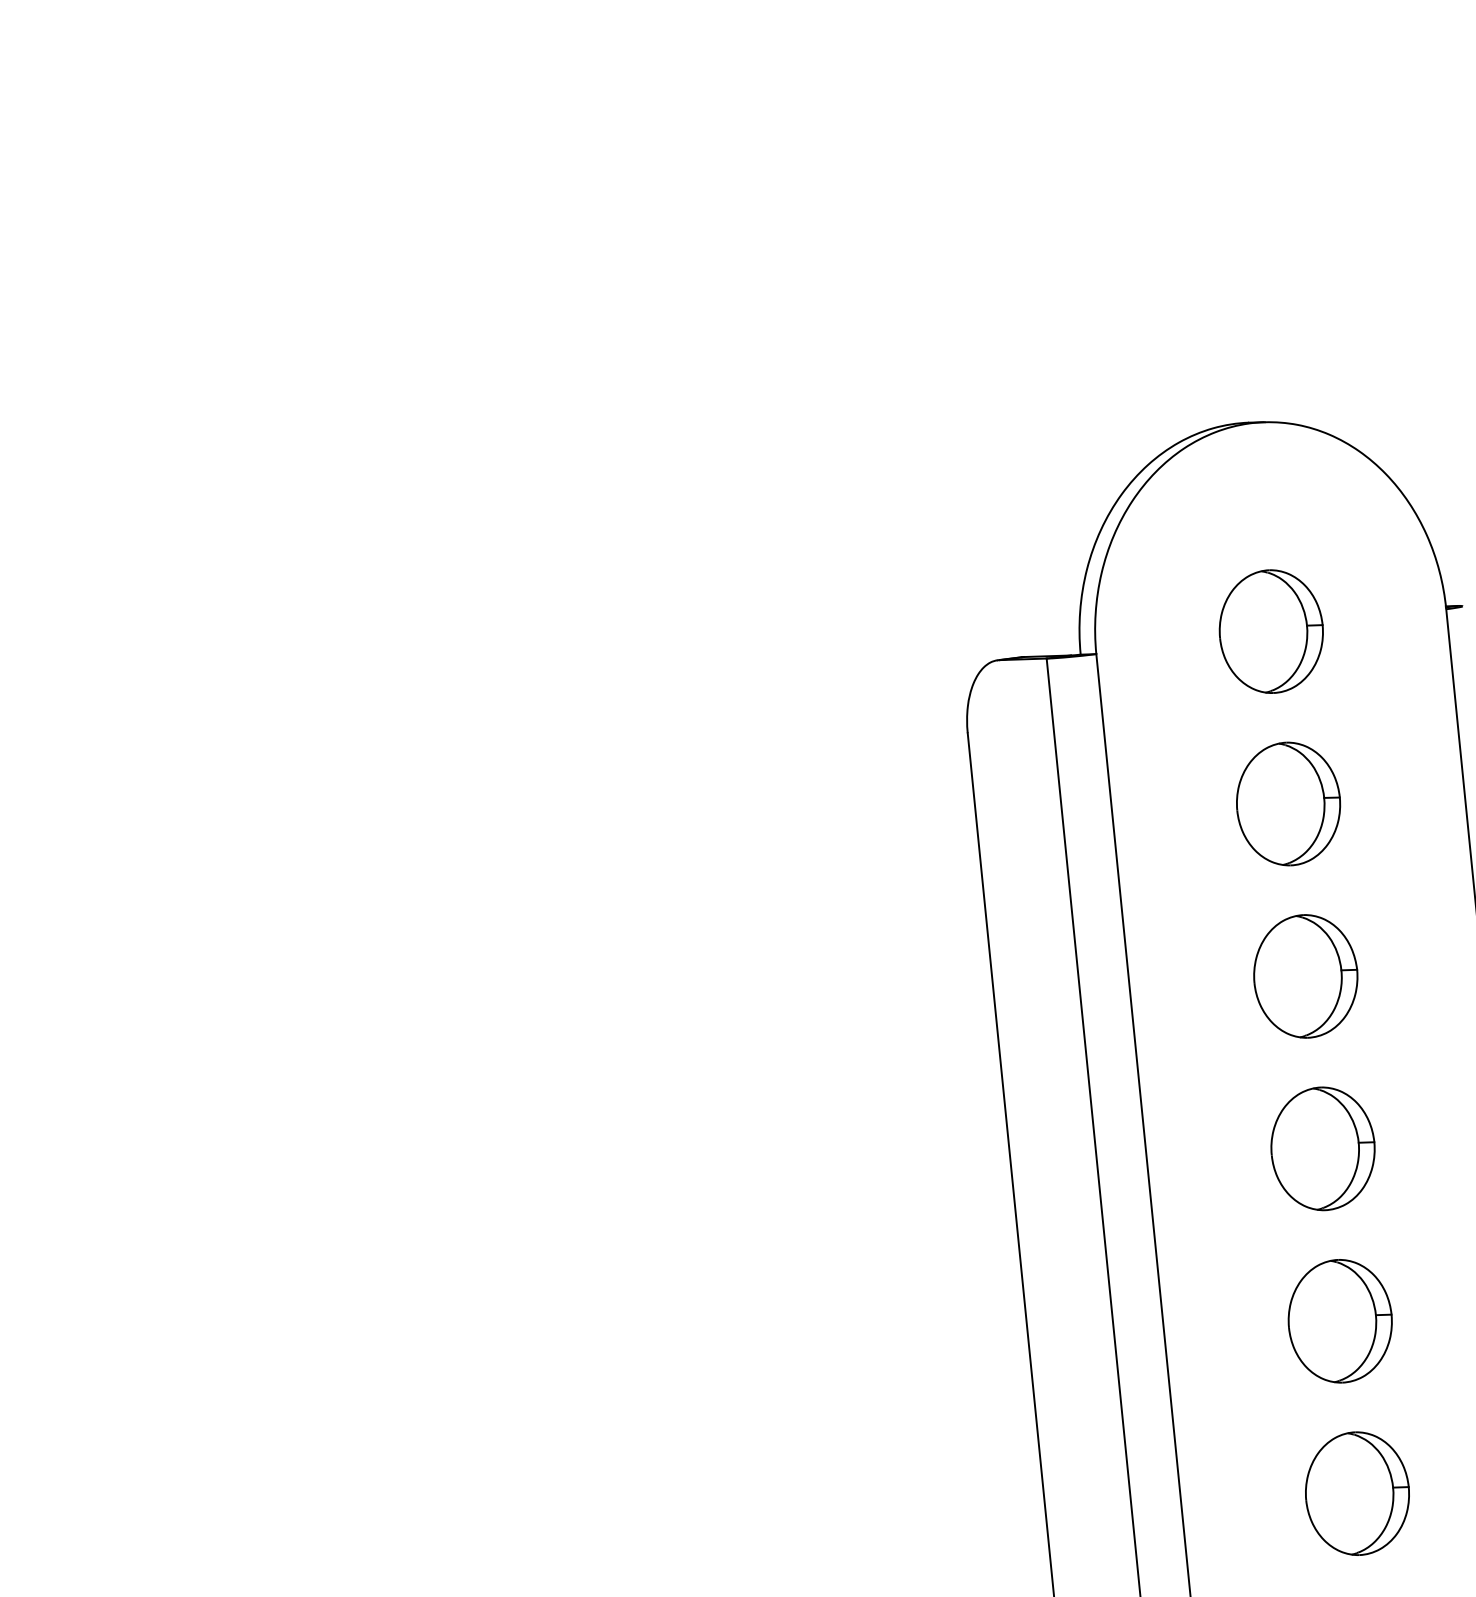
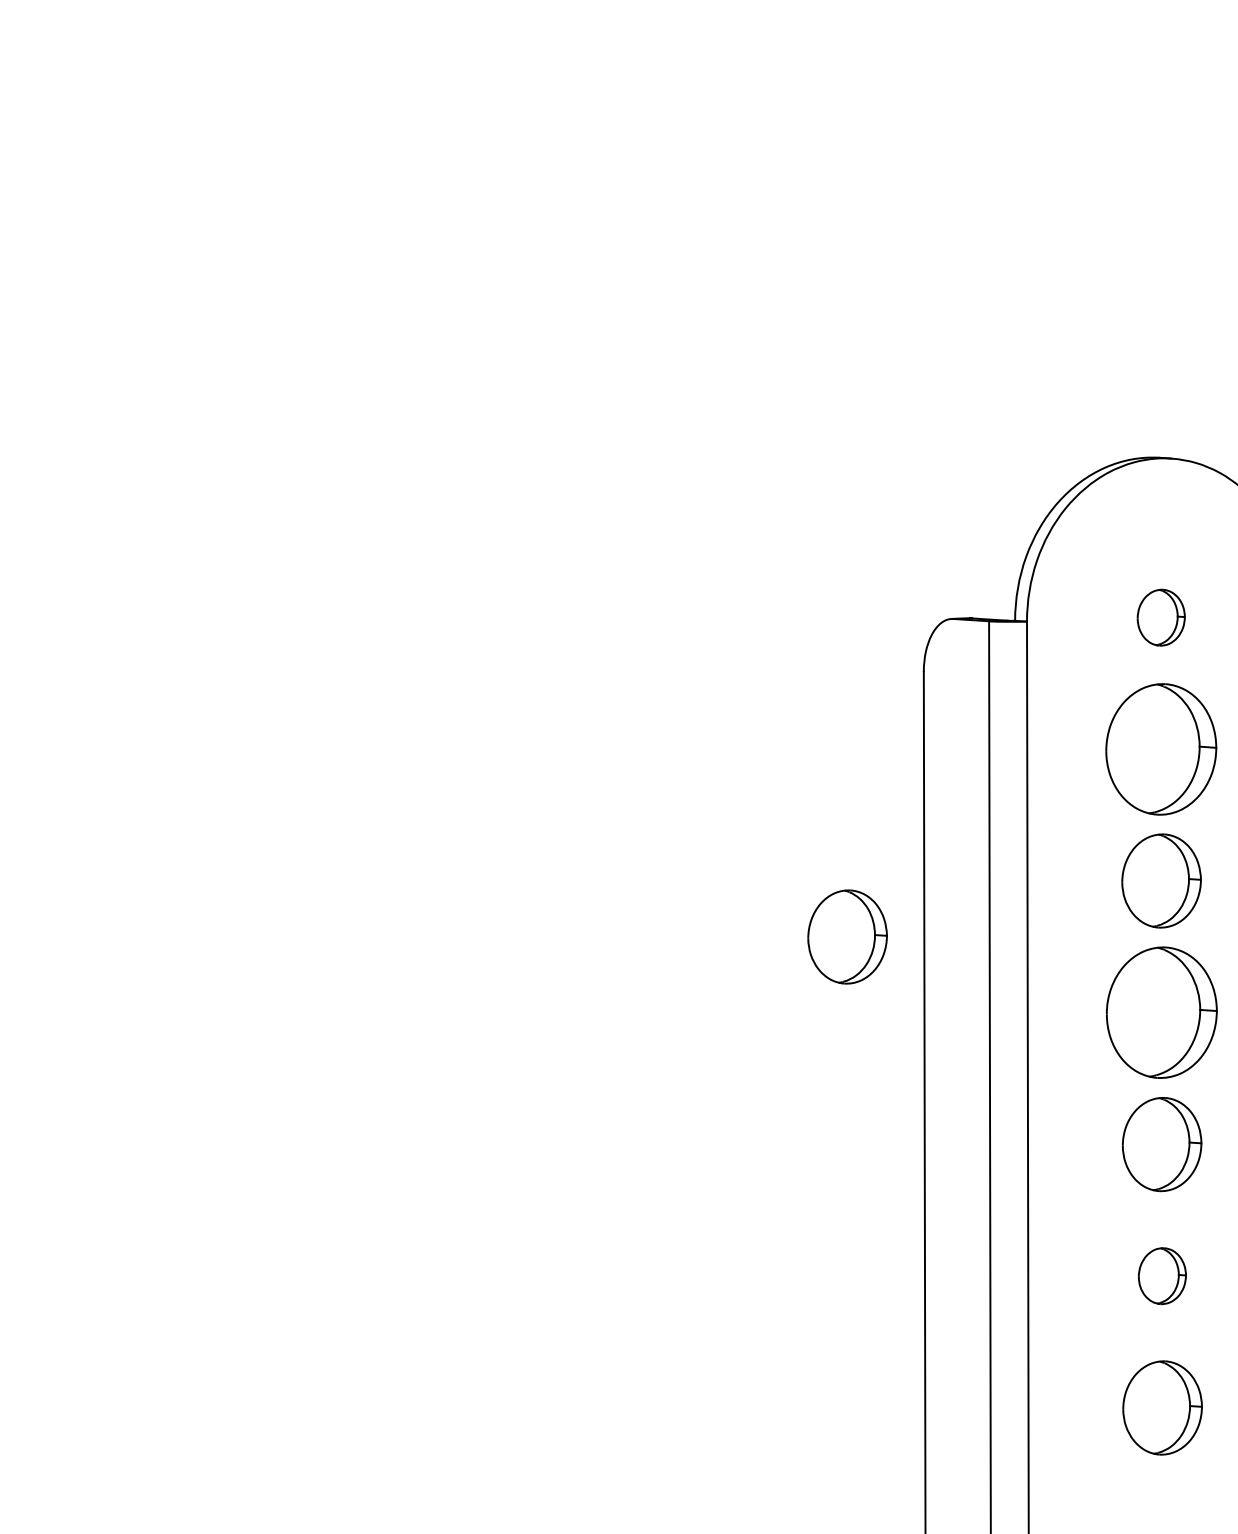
part: (1271, 631) -> (1161, 617), size x0.6
part: (1288, 802) -> (1161, 748), size x1.4
part: (901, 1089) -> (847, 936), added
part: (1322, 1148) -> (1161, 1012), size x1.4
part: (1357, 1492) -> (1162, 1275), size x0.6

